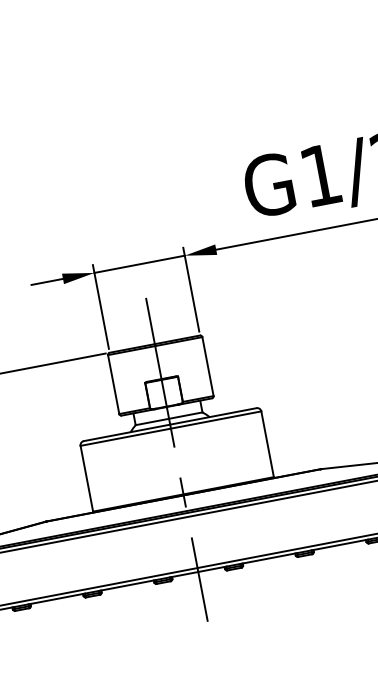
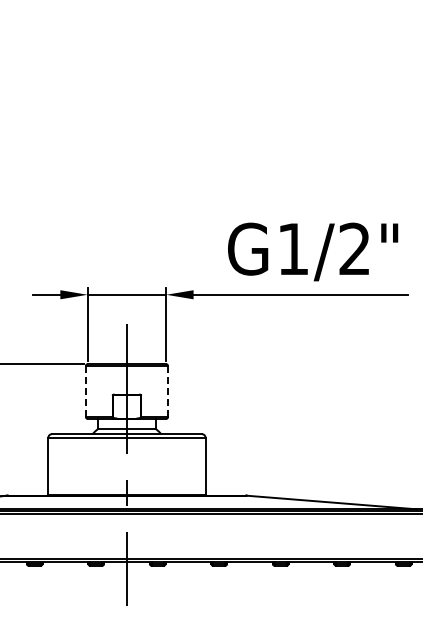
line: (207, 366) -> (167, 391), solid -> dashed
line: (113, 384) -> (85, 391), solid -> dashed

